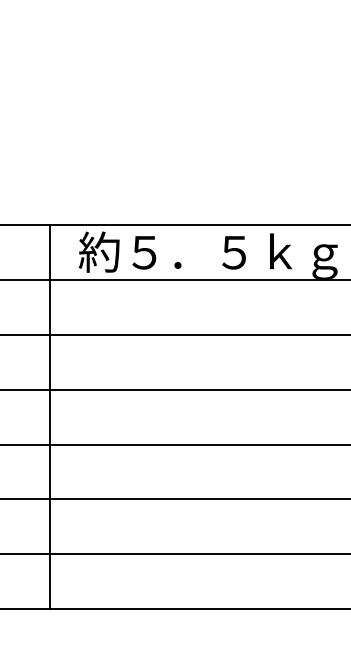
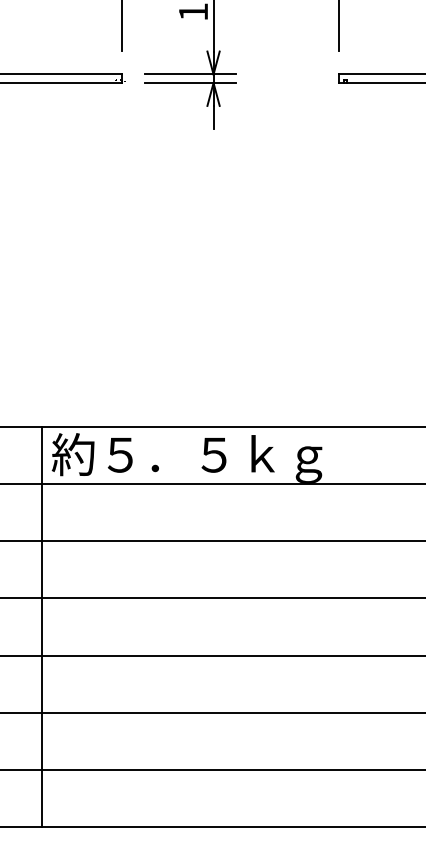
line: (49, 416) -> (41, 626), moved

